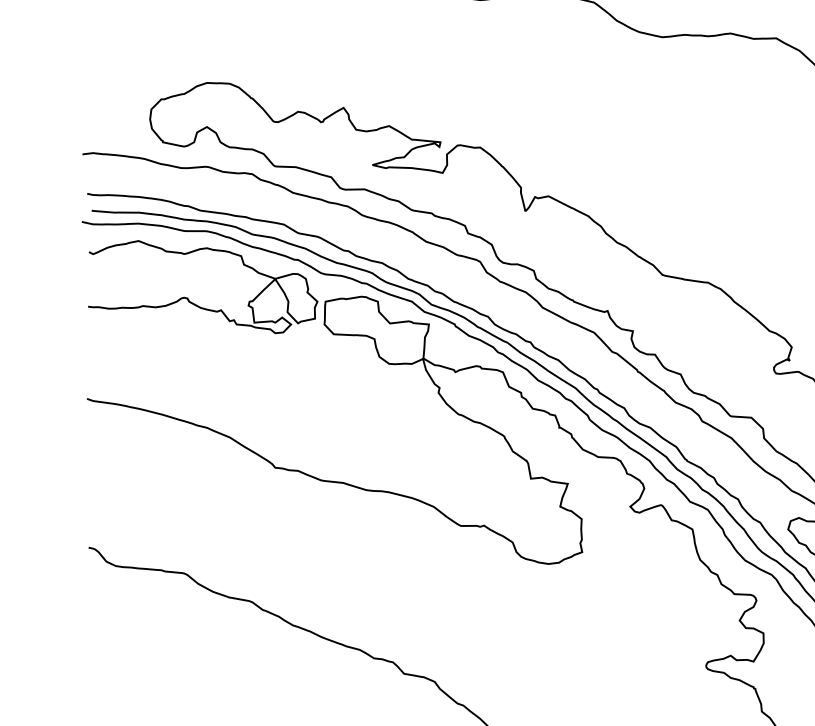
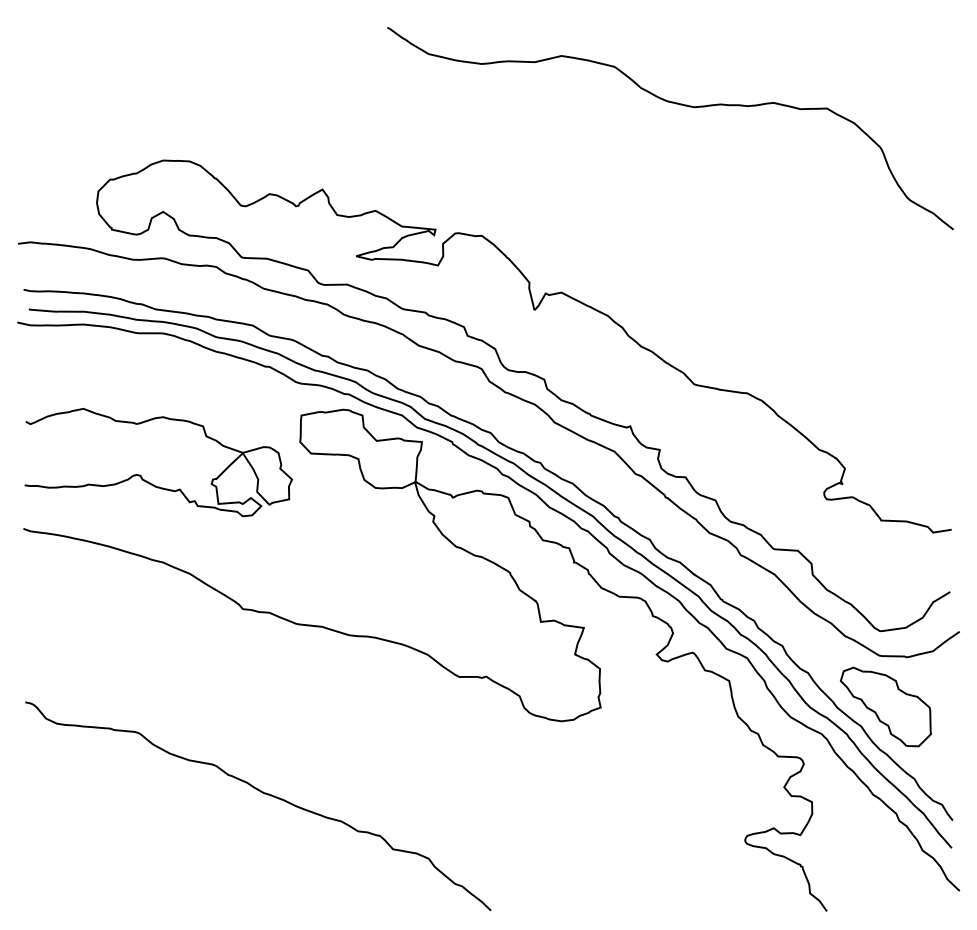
curve: (188, 298) -> (141, 475), moved

